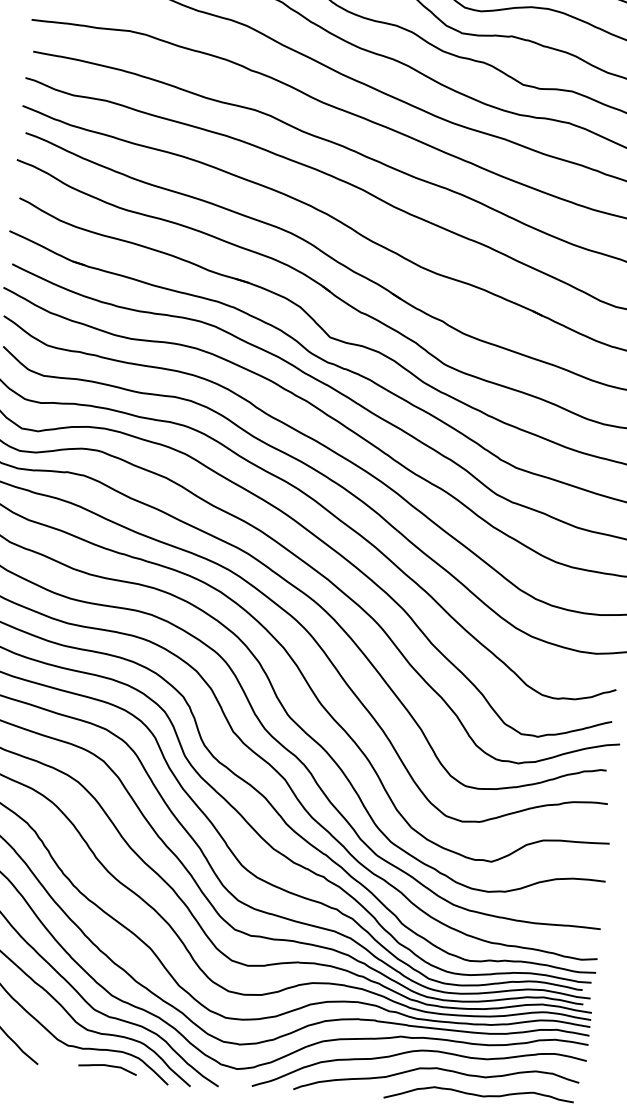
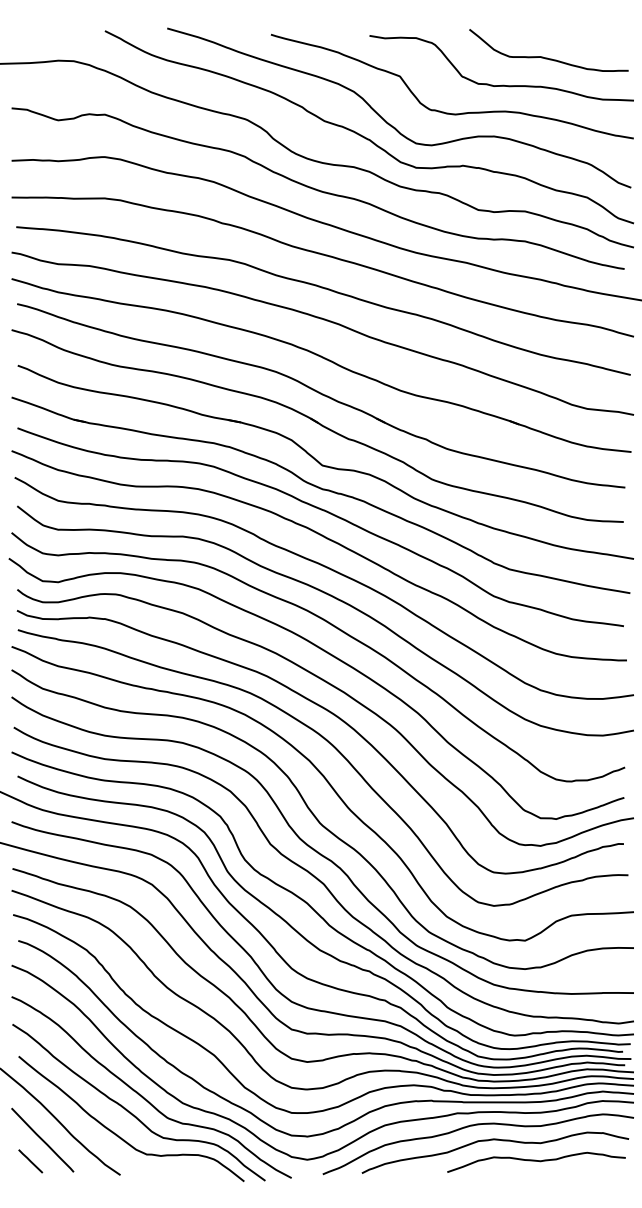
curve: (107, 1066) -> (185, 1170), removed

